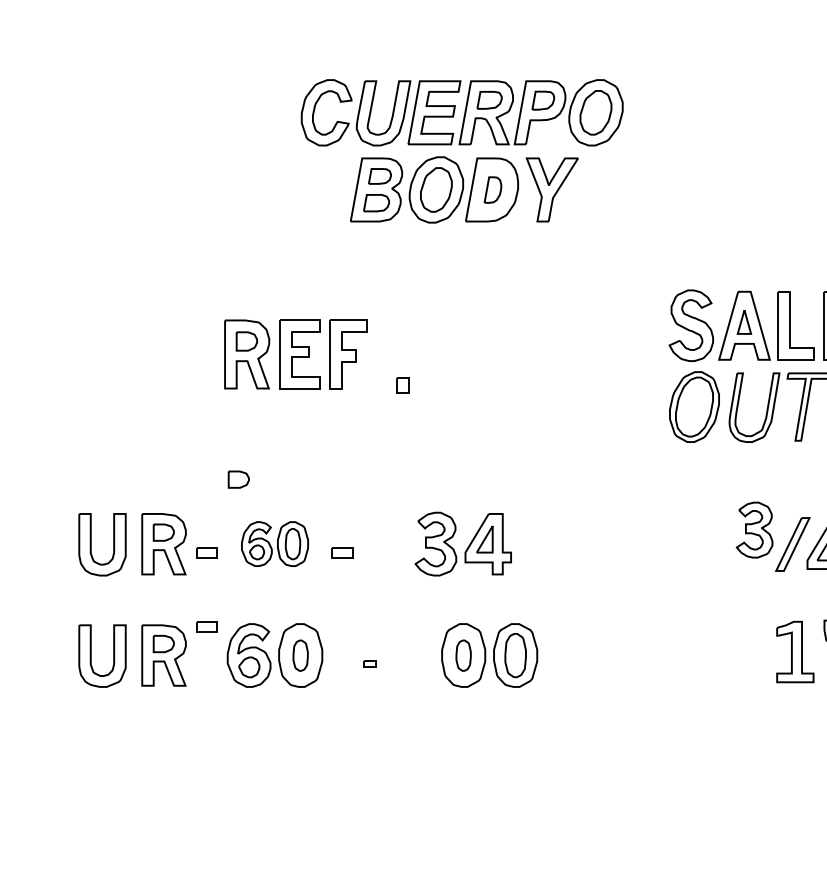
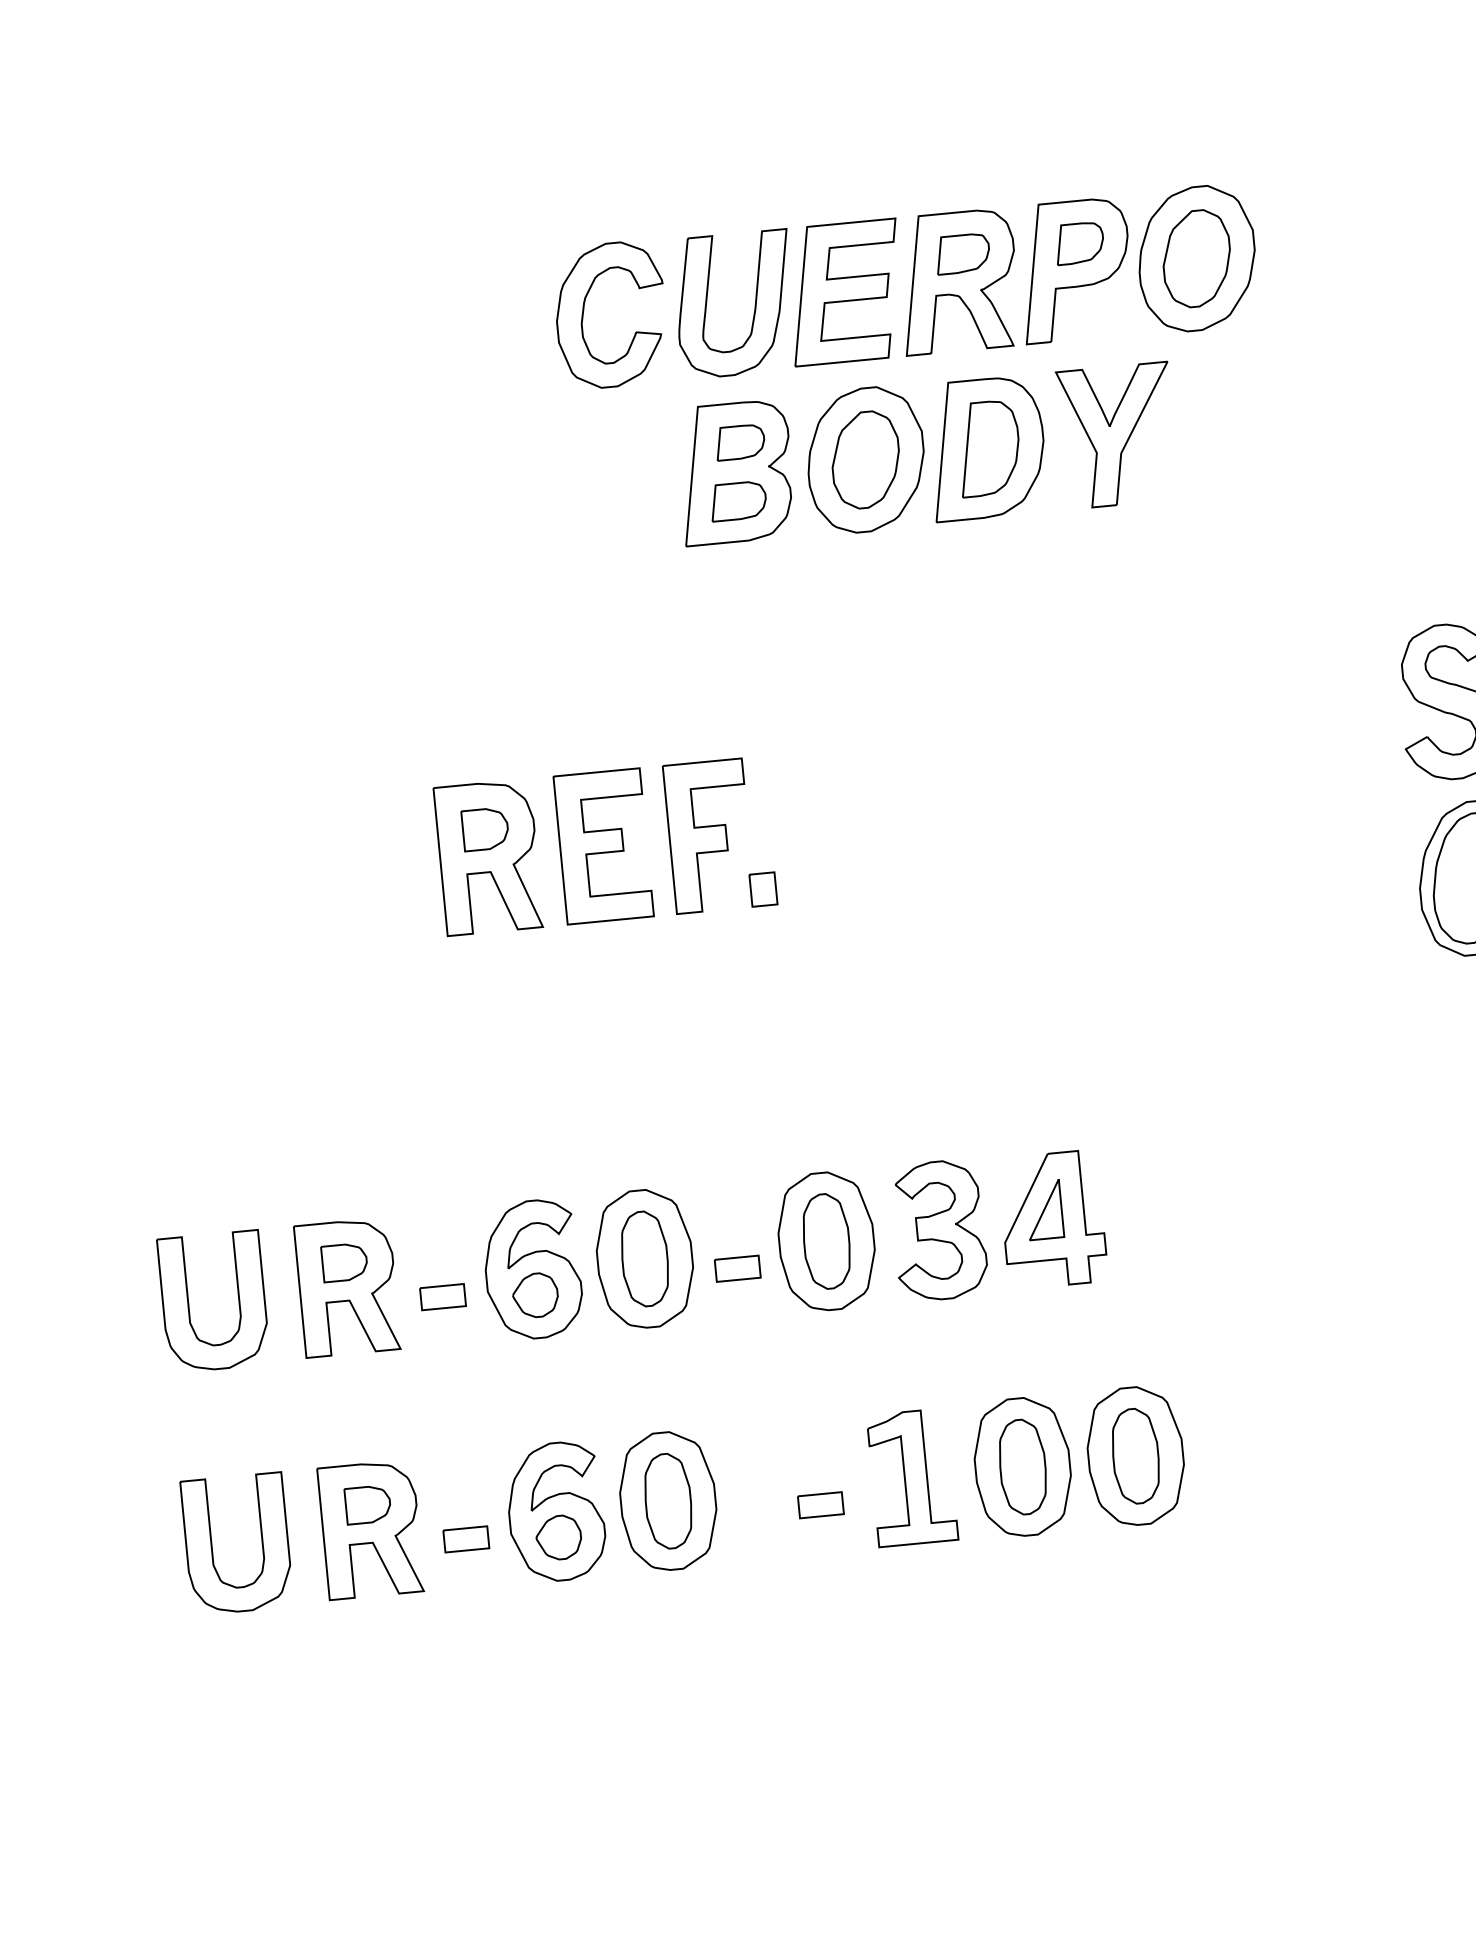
part: (492, 189) -> (987, 447), size x1.67
part: (402, 385) -> (762, 890), moved
part: (238, 479) -> (496, 1131), removed
part: (274, 543) -> (587, 1262), size x1.43
part: (383, 543) -> (824, 1240), added
part: (206, 626) -> (464, 1538), moved
part: (300, 655) -> (667, 1501), size x1.43
part: (412, 655) -> (911, 1477), added
part: (463, 655) -> (1022, 1467), size x1.43
part: (369, 663) -> (819, 1504), size x1.67

